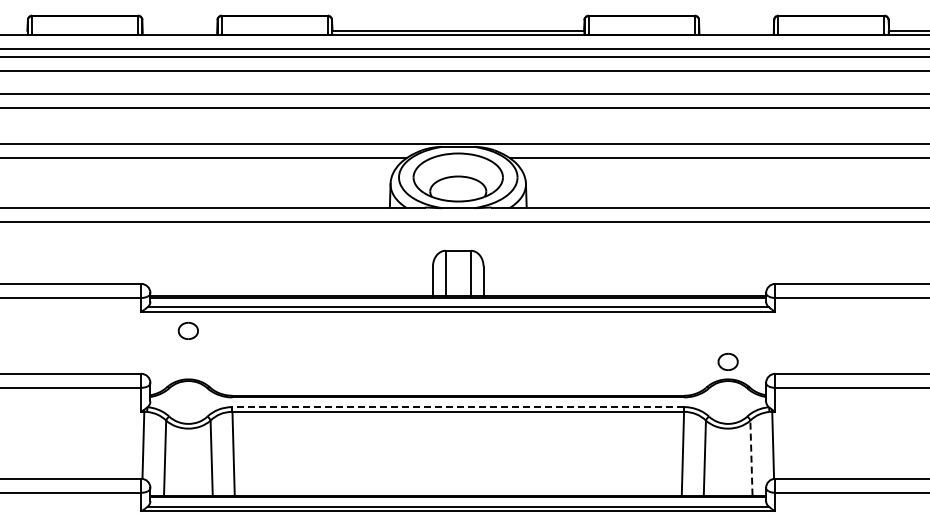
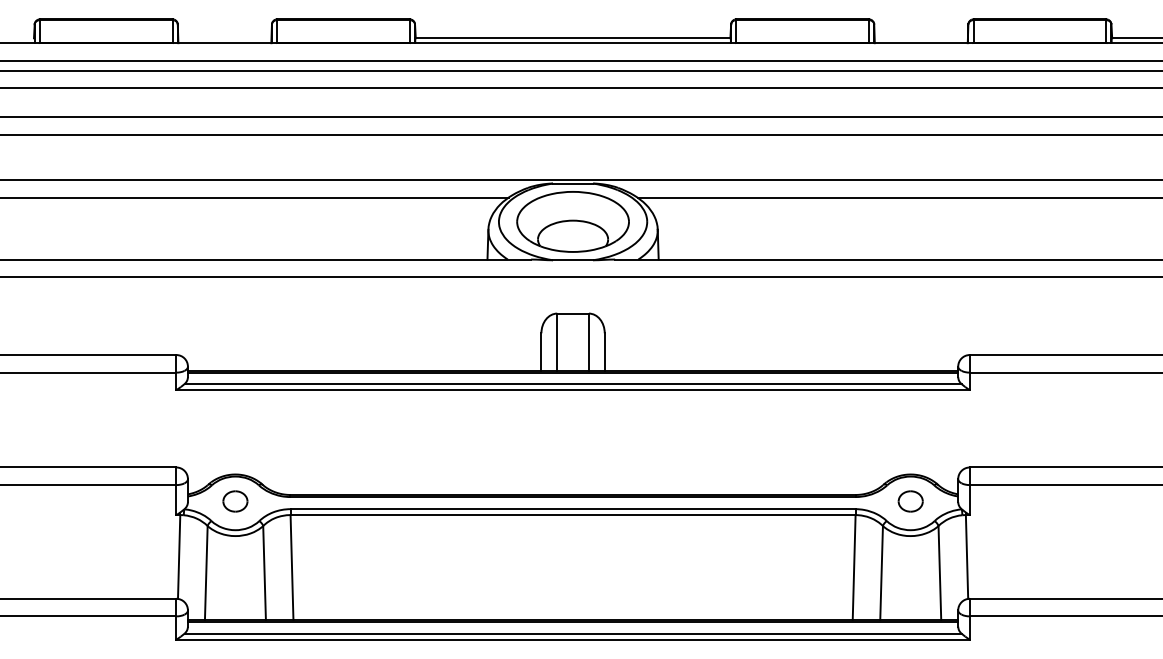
part: (187, 330) -> (234, 500), moved
part: (727, 361) -> (909, 500), moved
line: (458, 407) -> (573, 509), dashed -> solid
line: (751, 458) -> (939, 573), dashed -> solid

